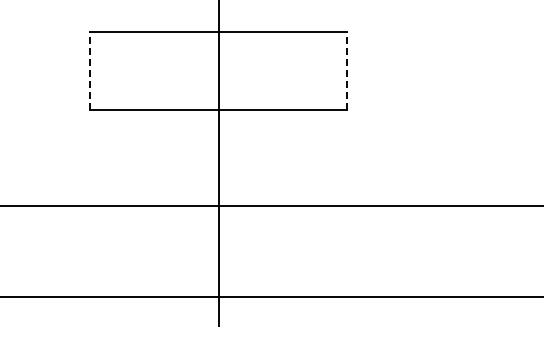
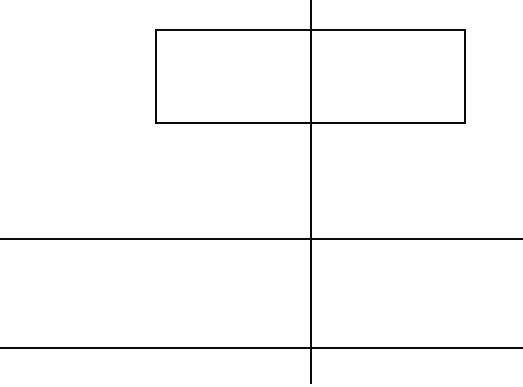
line: (90, 71) -> (156, 77), dashed -> solid
line: (347, 71) -> (465, 77), dashed -> solid

